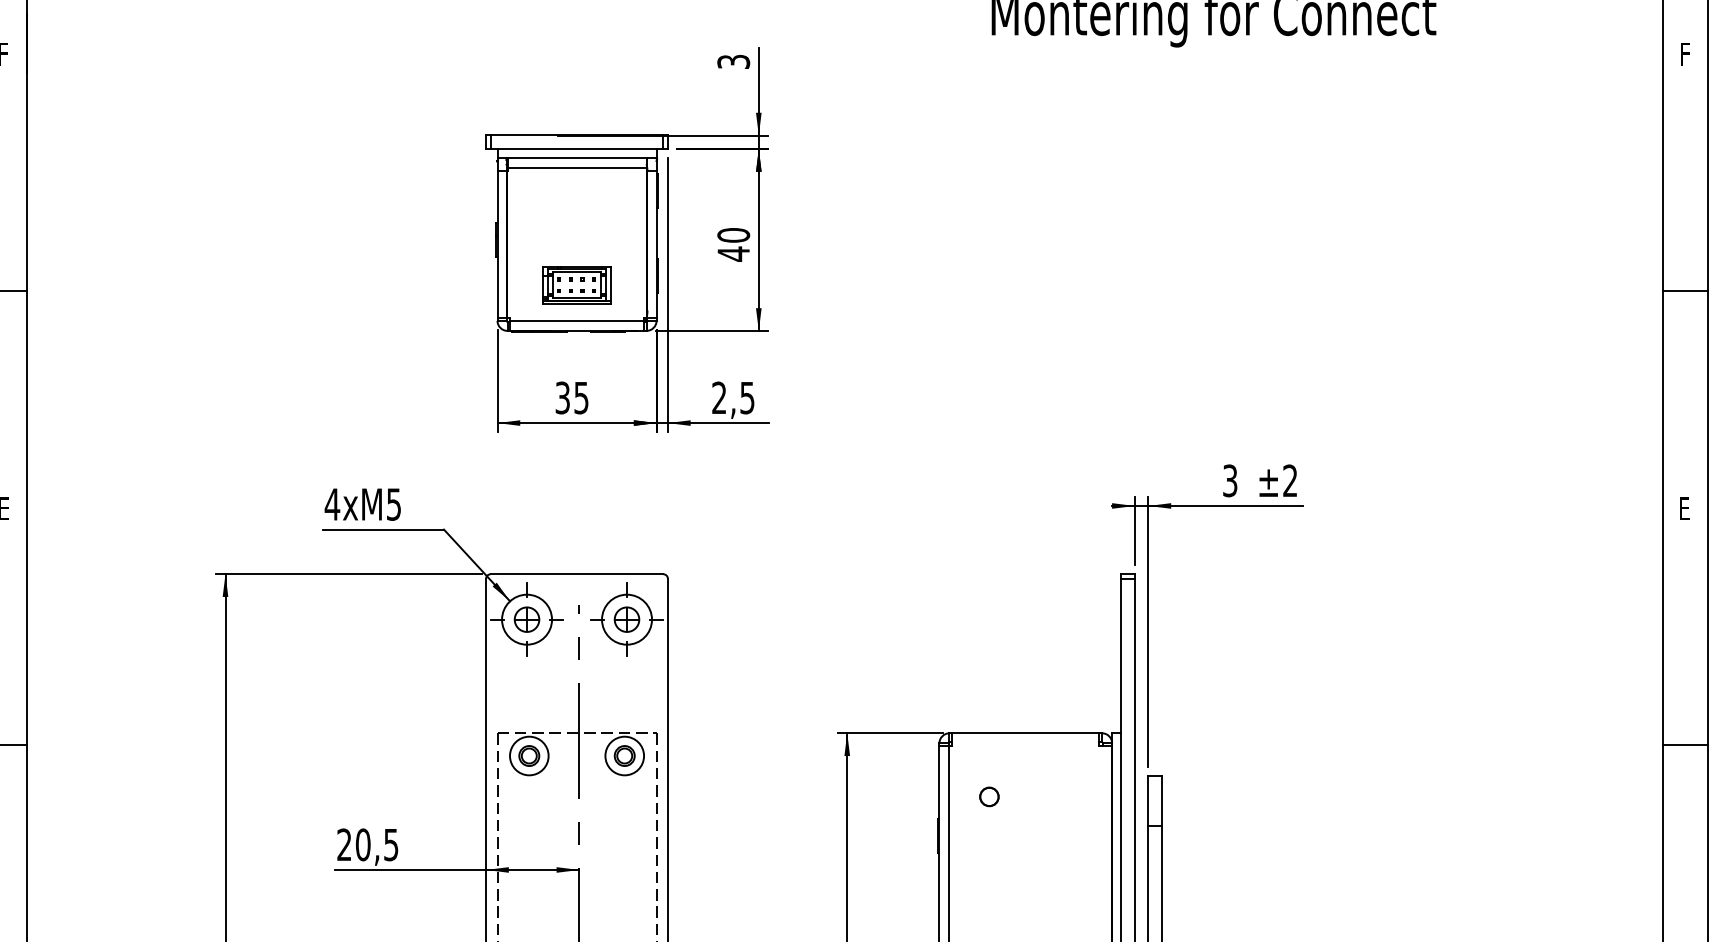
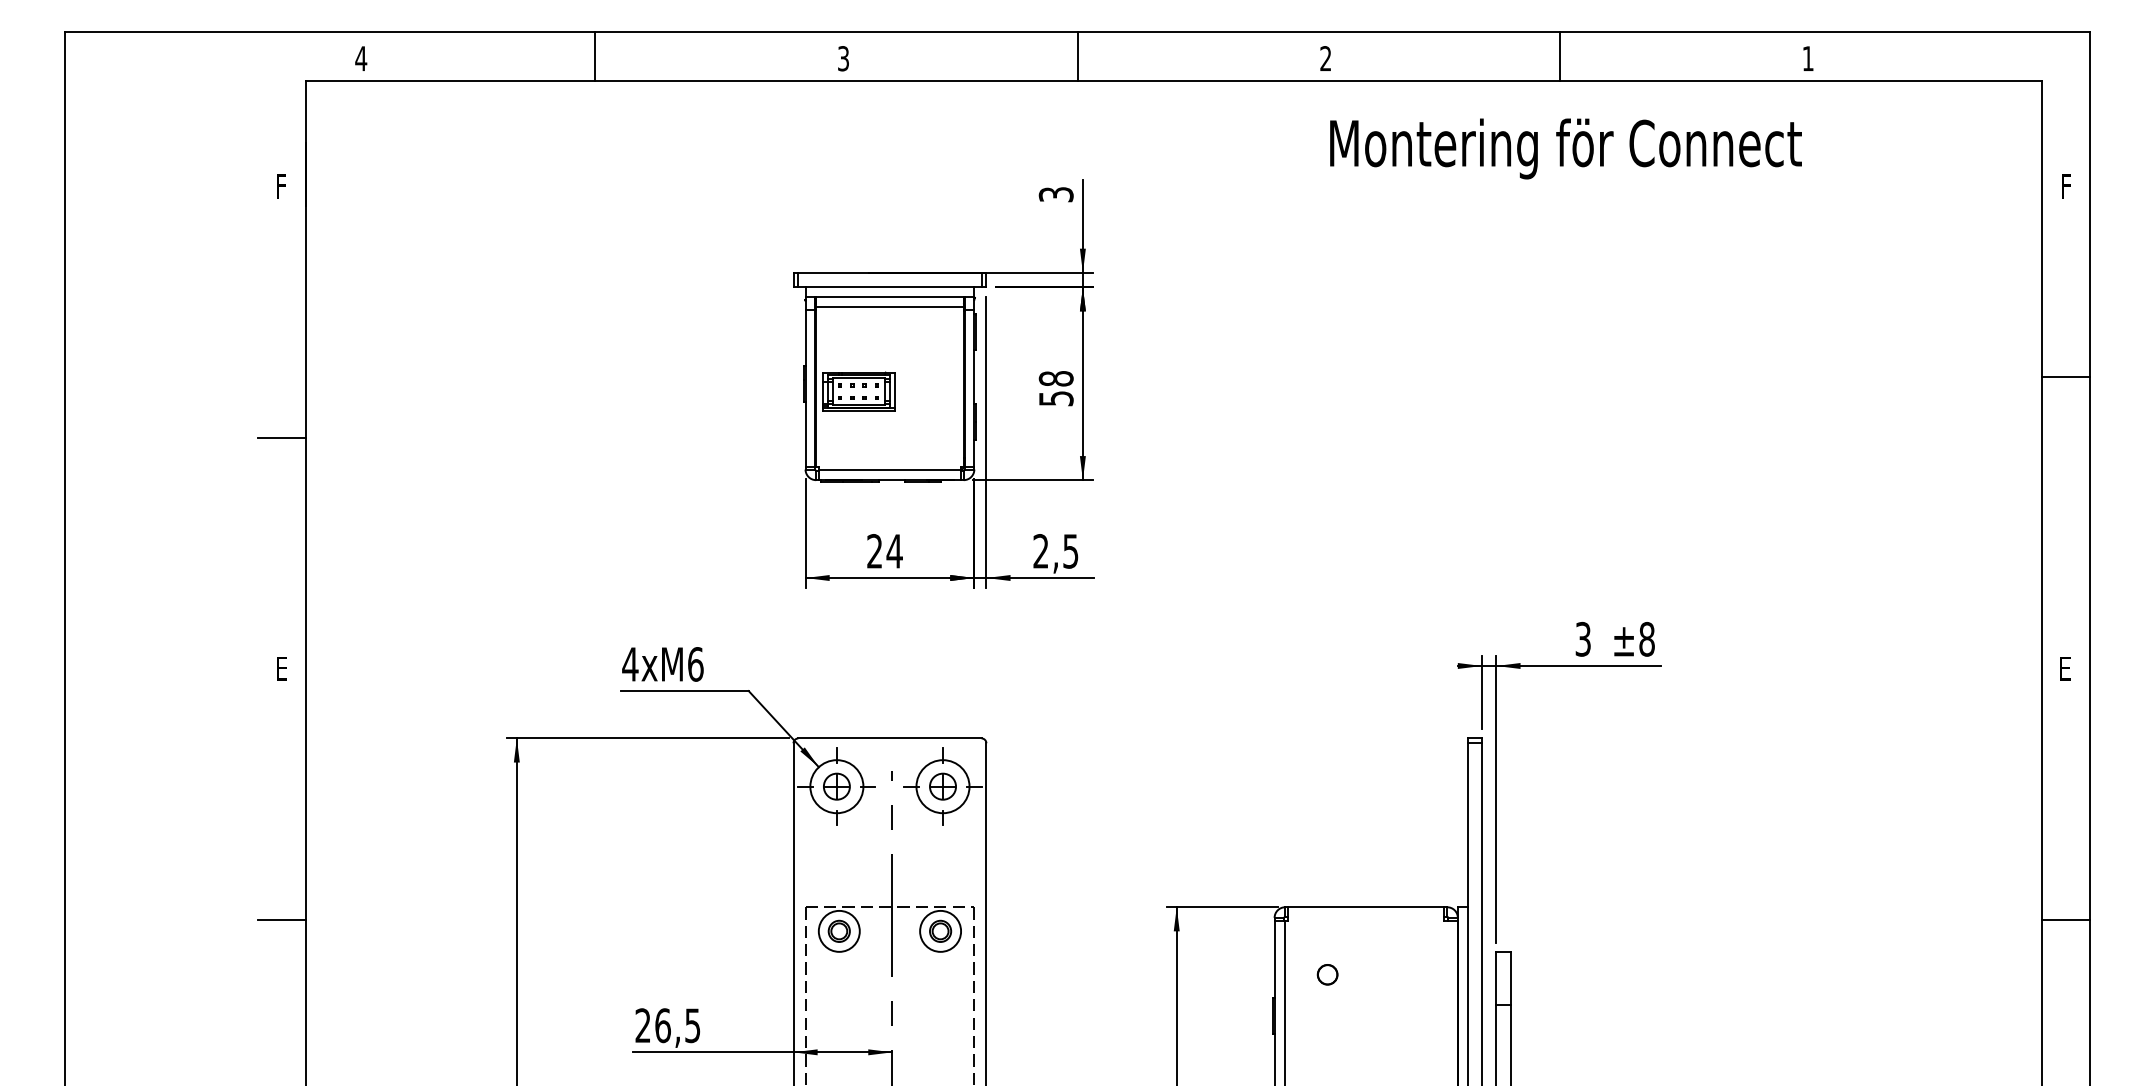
text: (733, 245) -> (1056, 389), 40 -> 58
part: (576, 285) -> (858, 391), moved
line: (1685, 290) -> (2066, 376), moved
text: (571, 398) -> (884, 551), 35 -> 24
text: (1289, 481) -> (1646, 639), ±2 -> ±8
text: (393, 504) -> (695, 664), 4xM5 -> 4xM6
text: (362, 844) -> (662, 1025), 20,5 -> 26,5

